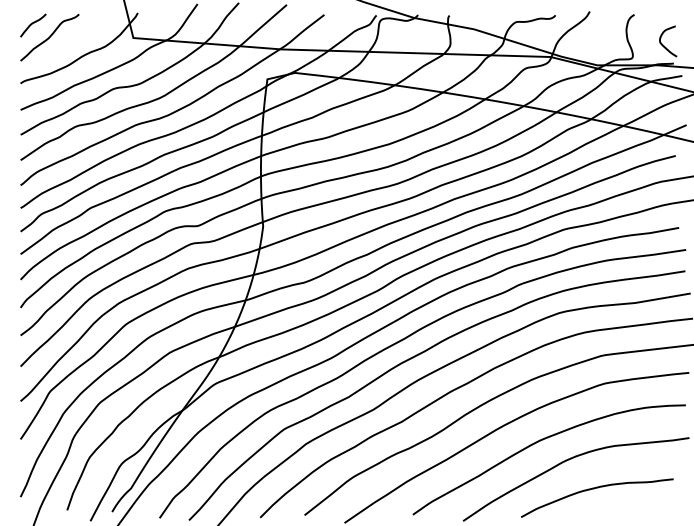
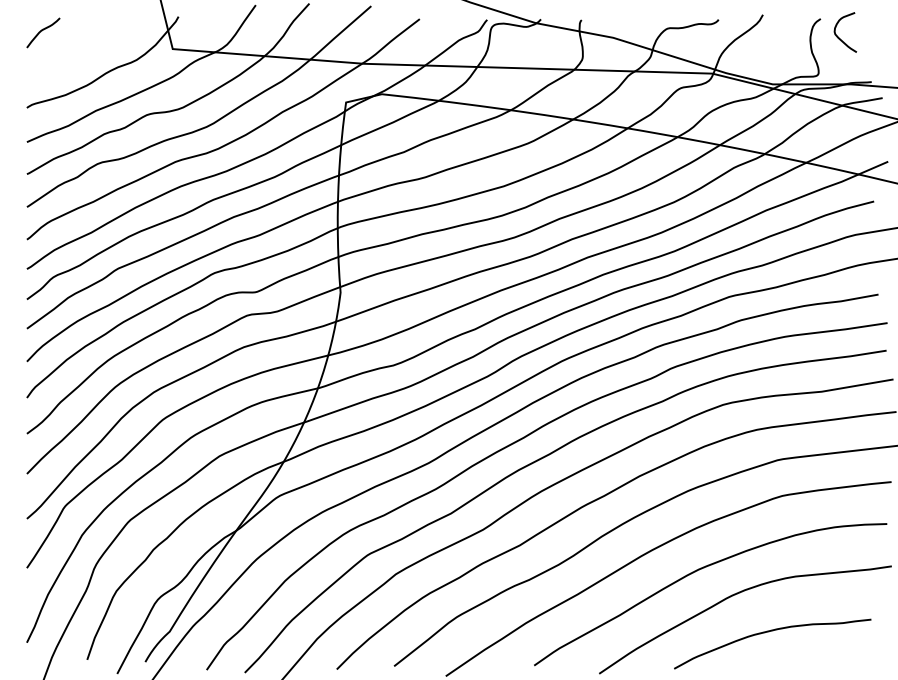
curve: (49, 37) -> (64, 48), removed
curve: (663, 45) -> (839, 37), moved

